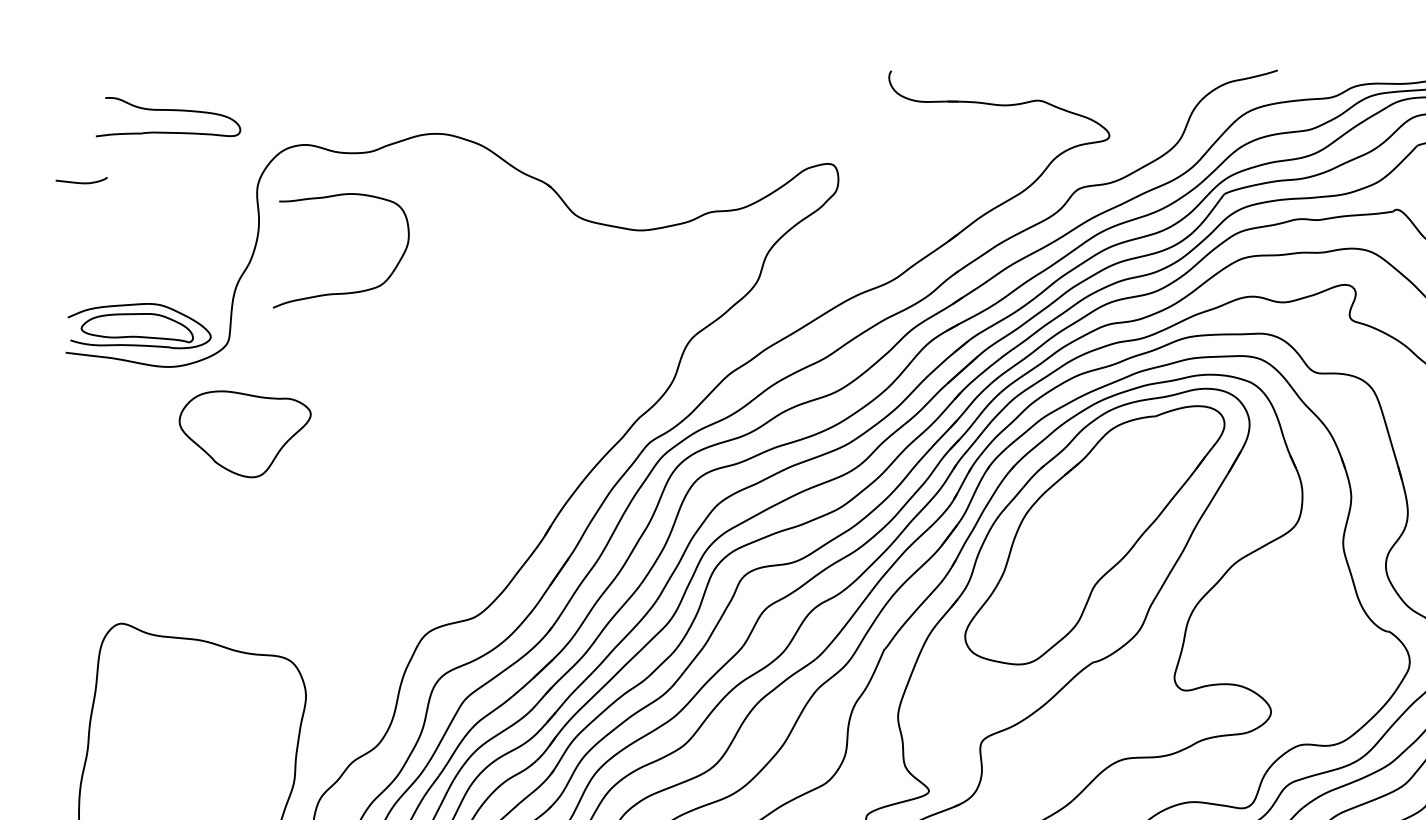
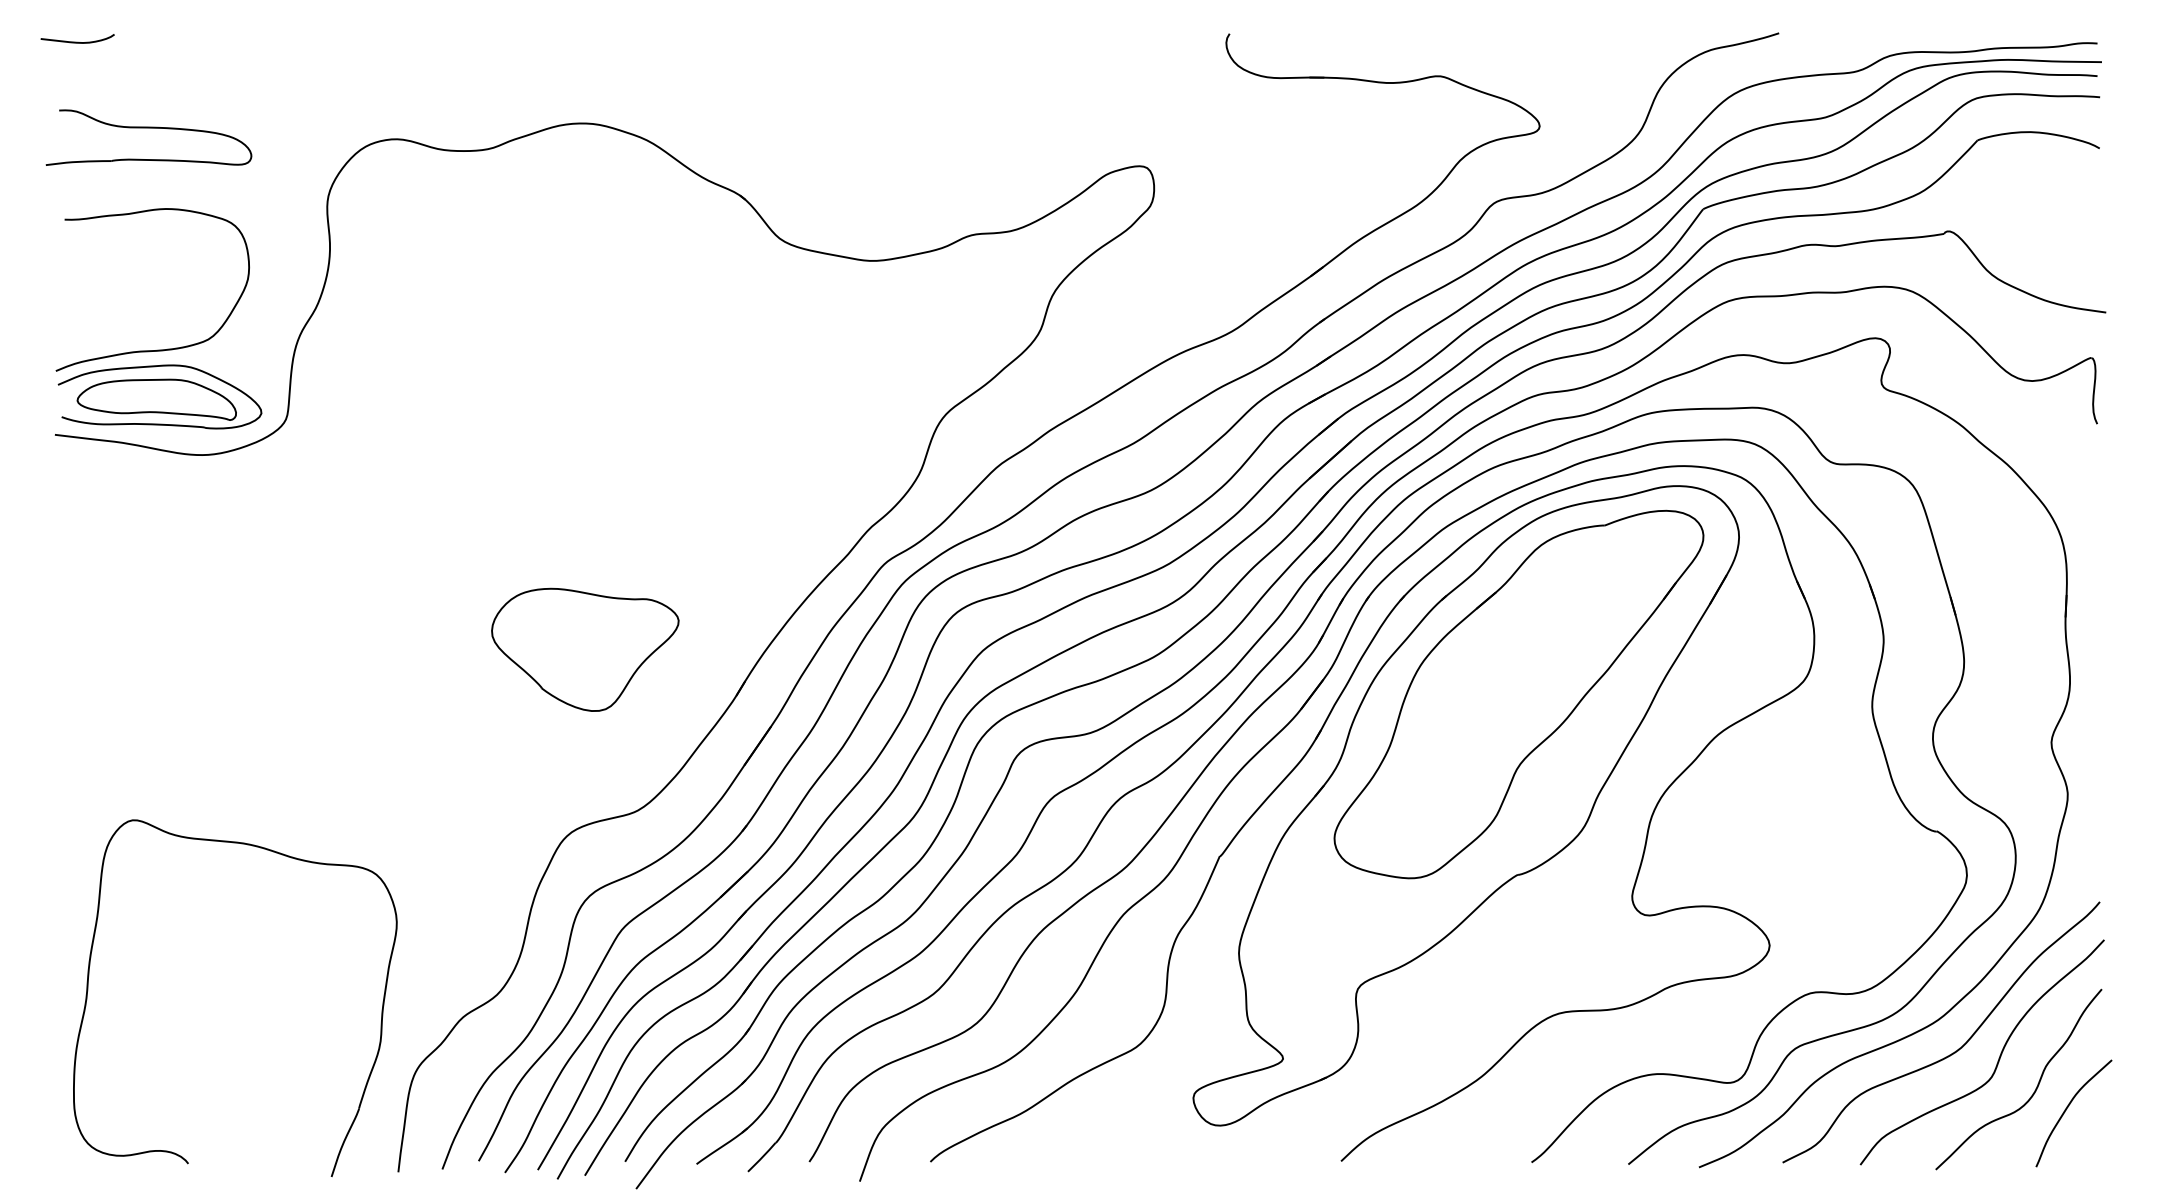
part: (168, 110) -> (148, 128), moved
curve: (81, 182) -> (77, 41), moved
curve: (344, 292) -> (157, 349), moved
part: (245, 434) -> (585, 649), moved

